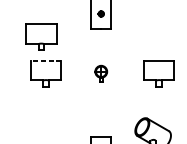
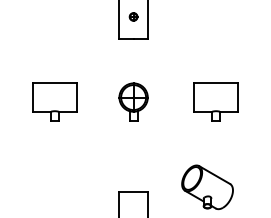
part: (40, 36) -> (47, 49), removed
line: (45, 60) -> (54, 83), dashed -> solid
part: (101, 73) -> (133, 101), size x1.67

